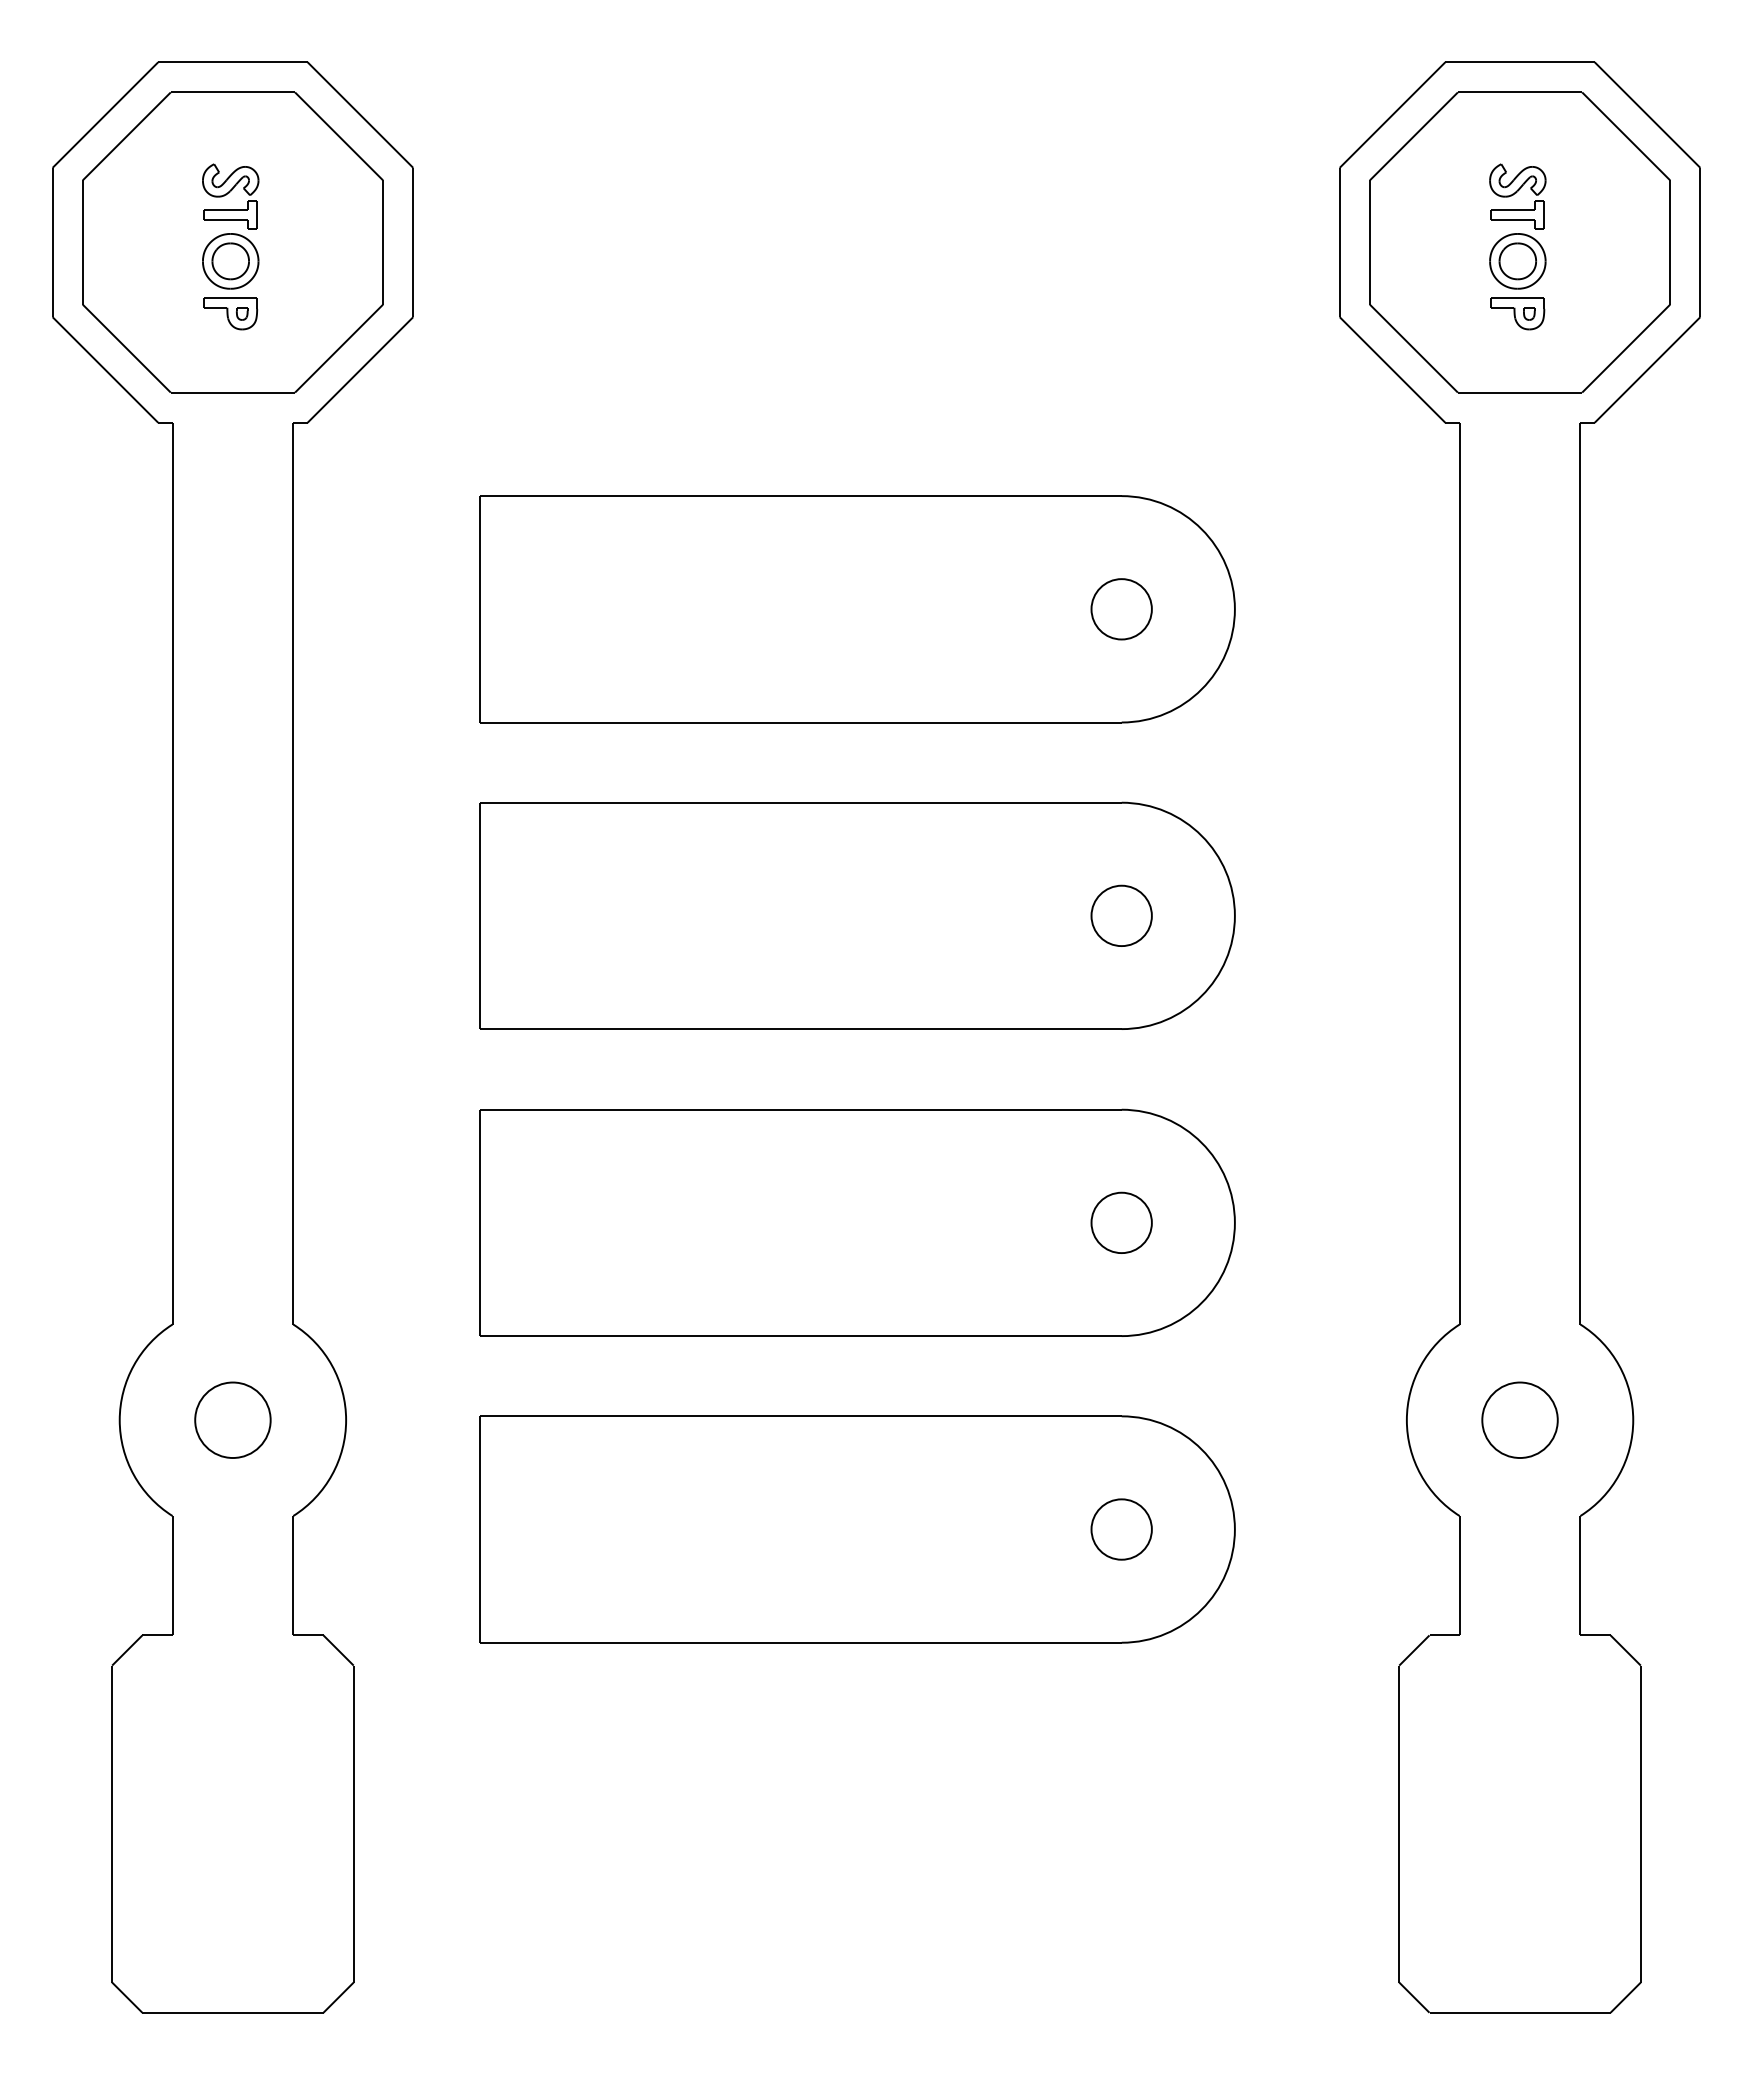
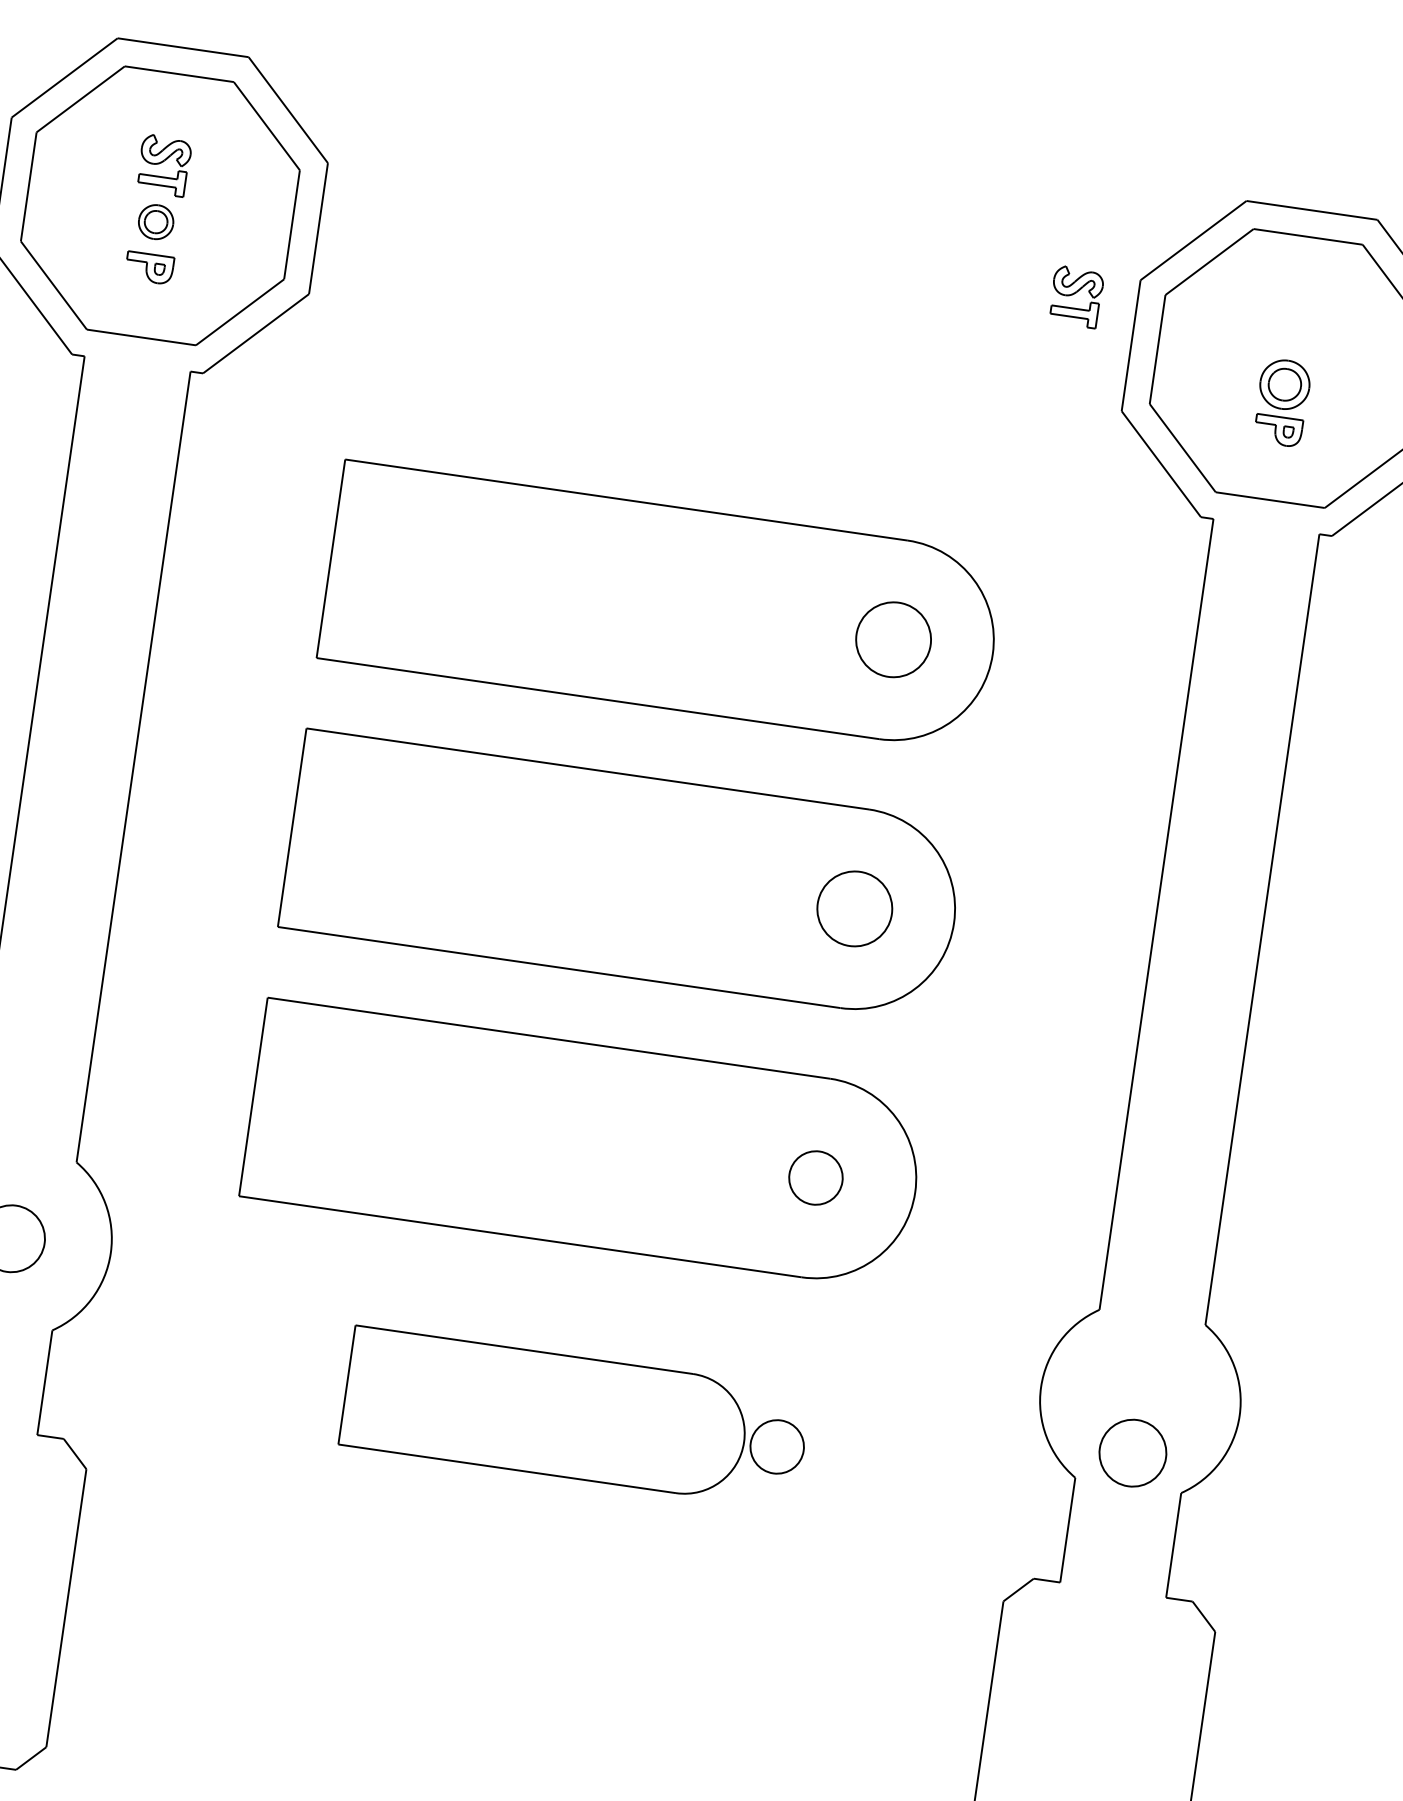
part: (1517, 196) -> (1076, 296), moved
part: (230, 261) -> (155, 222), size x0.7
part: (1121, 609) -> (893, 640), size x1.4
part: (1121, 915) -> (854, 908), size x1.4
part: (1519, 1419) -> (1132, 1452), moved
part: (857, 1529) -> (545, 1413), size x0.6

